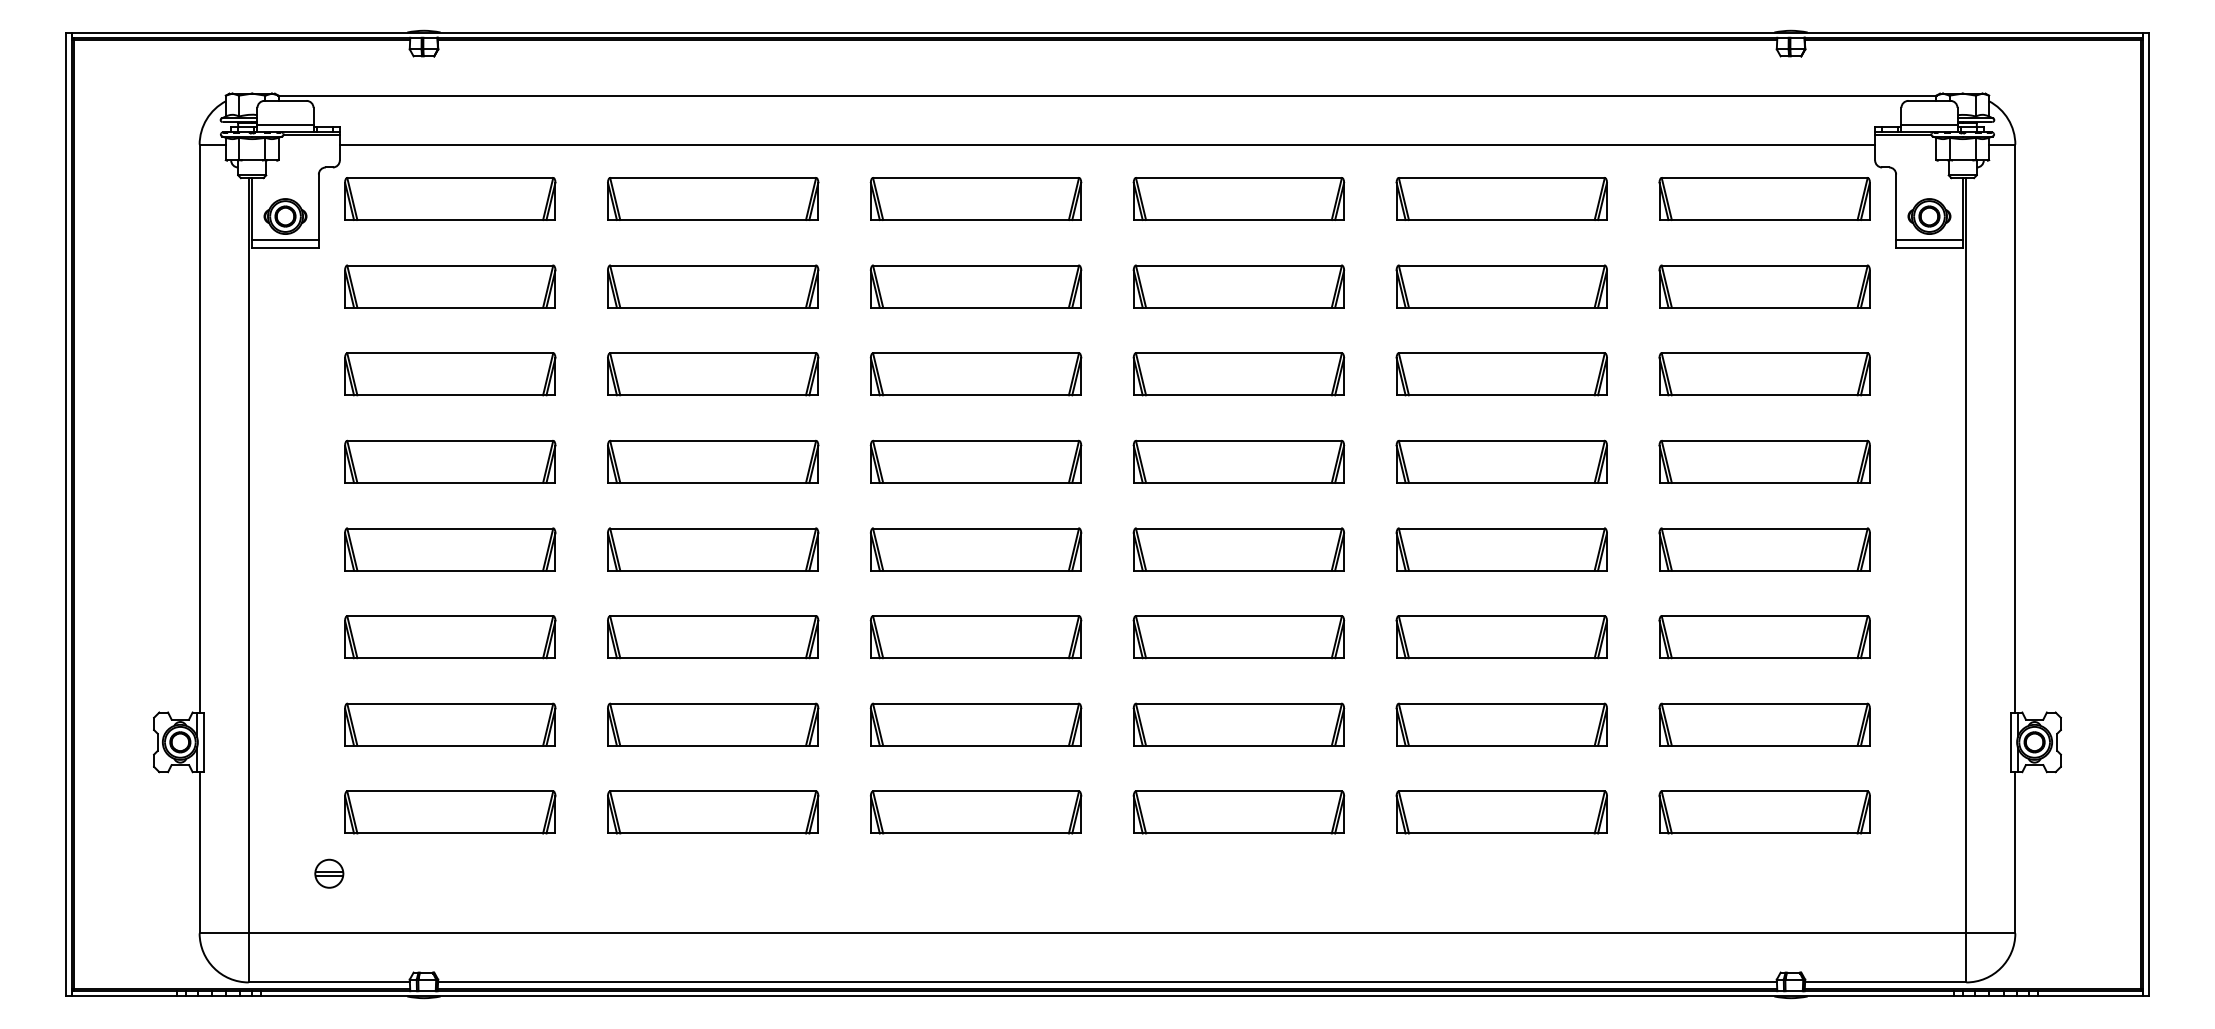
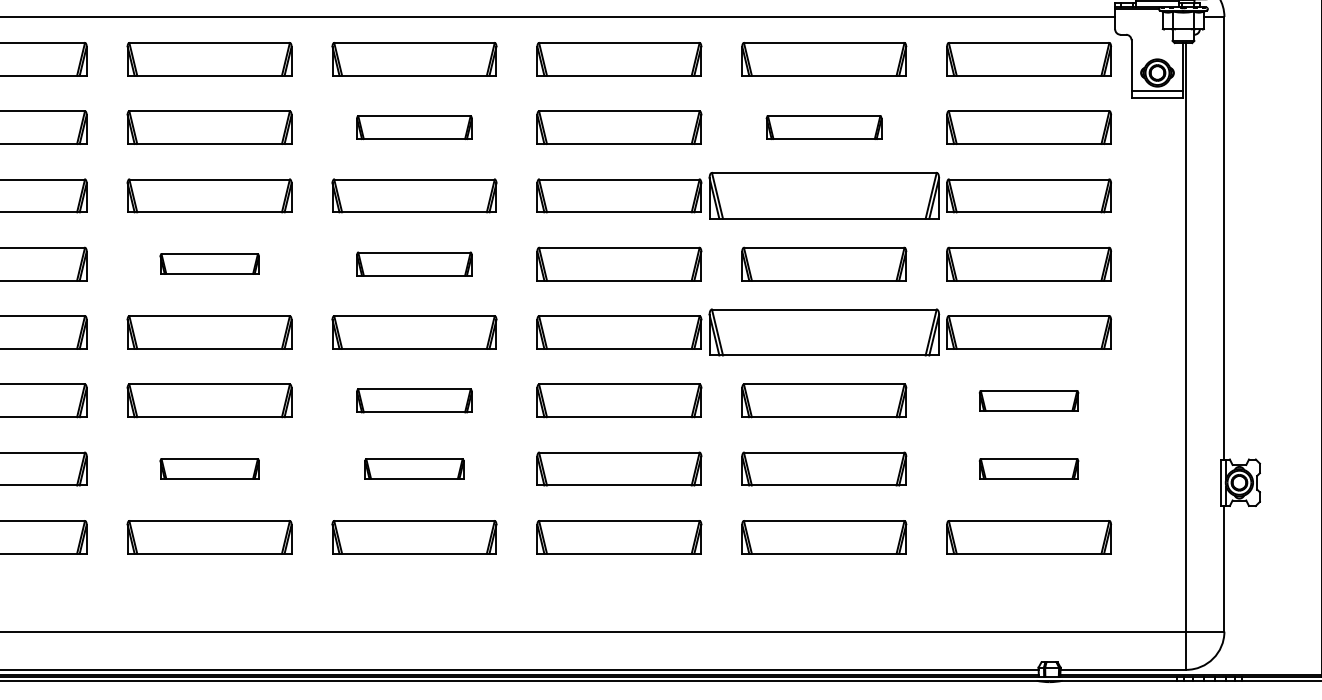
part: (975, 286) -> (414, 127), size x0.7
part: (1501, 286) -> (823, 127), size x0.7
part: (1501, 374) -> (823, 196), size x1.4
part: (713, 461) -> (209, 263), size x0.6
part: (975, 461) -> (414, 263), size x0.7
part: (1501, 549) -> (823, 332), size x1.4
part: (975, 637) -> (414, 401), size x0.7
part: (1764, 637) -> (1028, 401), size x0.6
part: (713, 724) -> (209, 468), size x0.6
part: (975, 724) -> (414, 468), size x0.6
part: (1764, 724) -> (1028, 468), size x0.6

